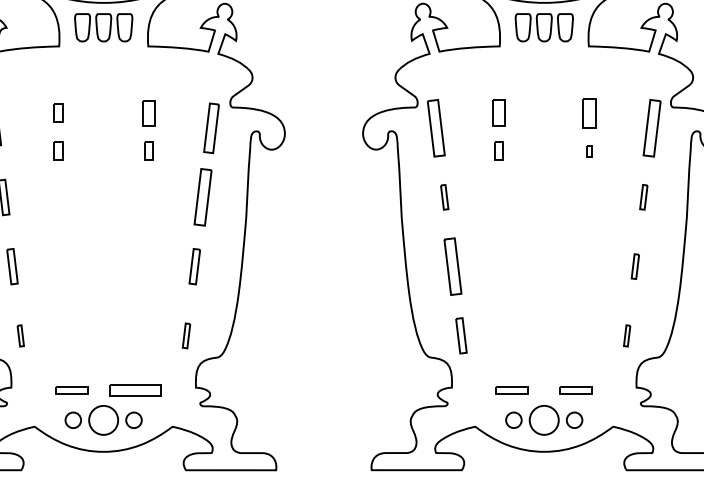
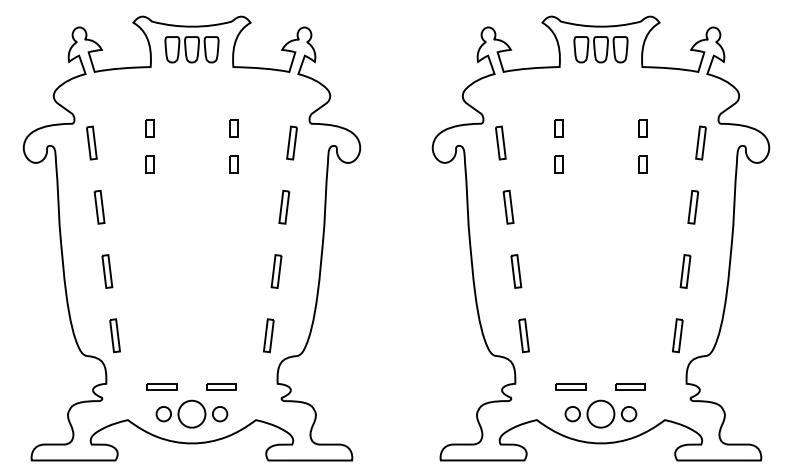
part: (148, 112) -> (233, 128), size x0.71
part: (498, 112) -> (558, 128), size x0.71
part: (589, 112) -> (642, 128), size x0.62
part: (210, 127) -> (291, 142), size x0.71
part: (436, 127) -> (500, 142), size x0.62
part: (651, 127) -> (700, 142), size x0.62
part: (589, 151) -> (642, 164), size x1.67
part: (444, 196) -> (508, 206), size x1.43
part: (643, 196) -> (693, 206), size x1.43
part: (203, 197) -> (284, 207), size x0.62
part: (453, 266) -> (516, 271), size x0.62
part: (635, 266) -> (685, 271), size x1.43
part: (20, 335) -> (114, 335), size x1.67
part: (186, 335) -> (268, 335), size x1.43
part: (626, 335) -> (677, 335), size x1.67
part: (135, 390) -> (221, 386), size x0.62

